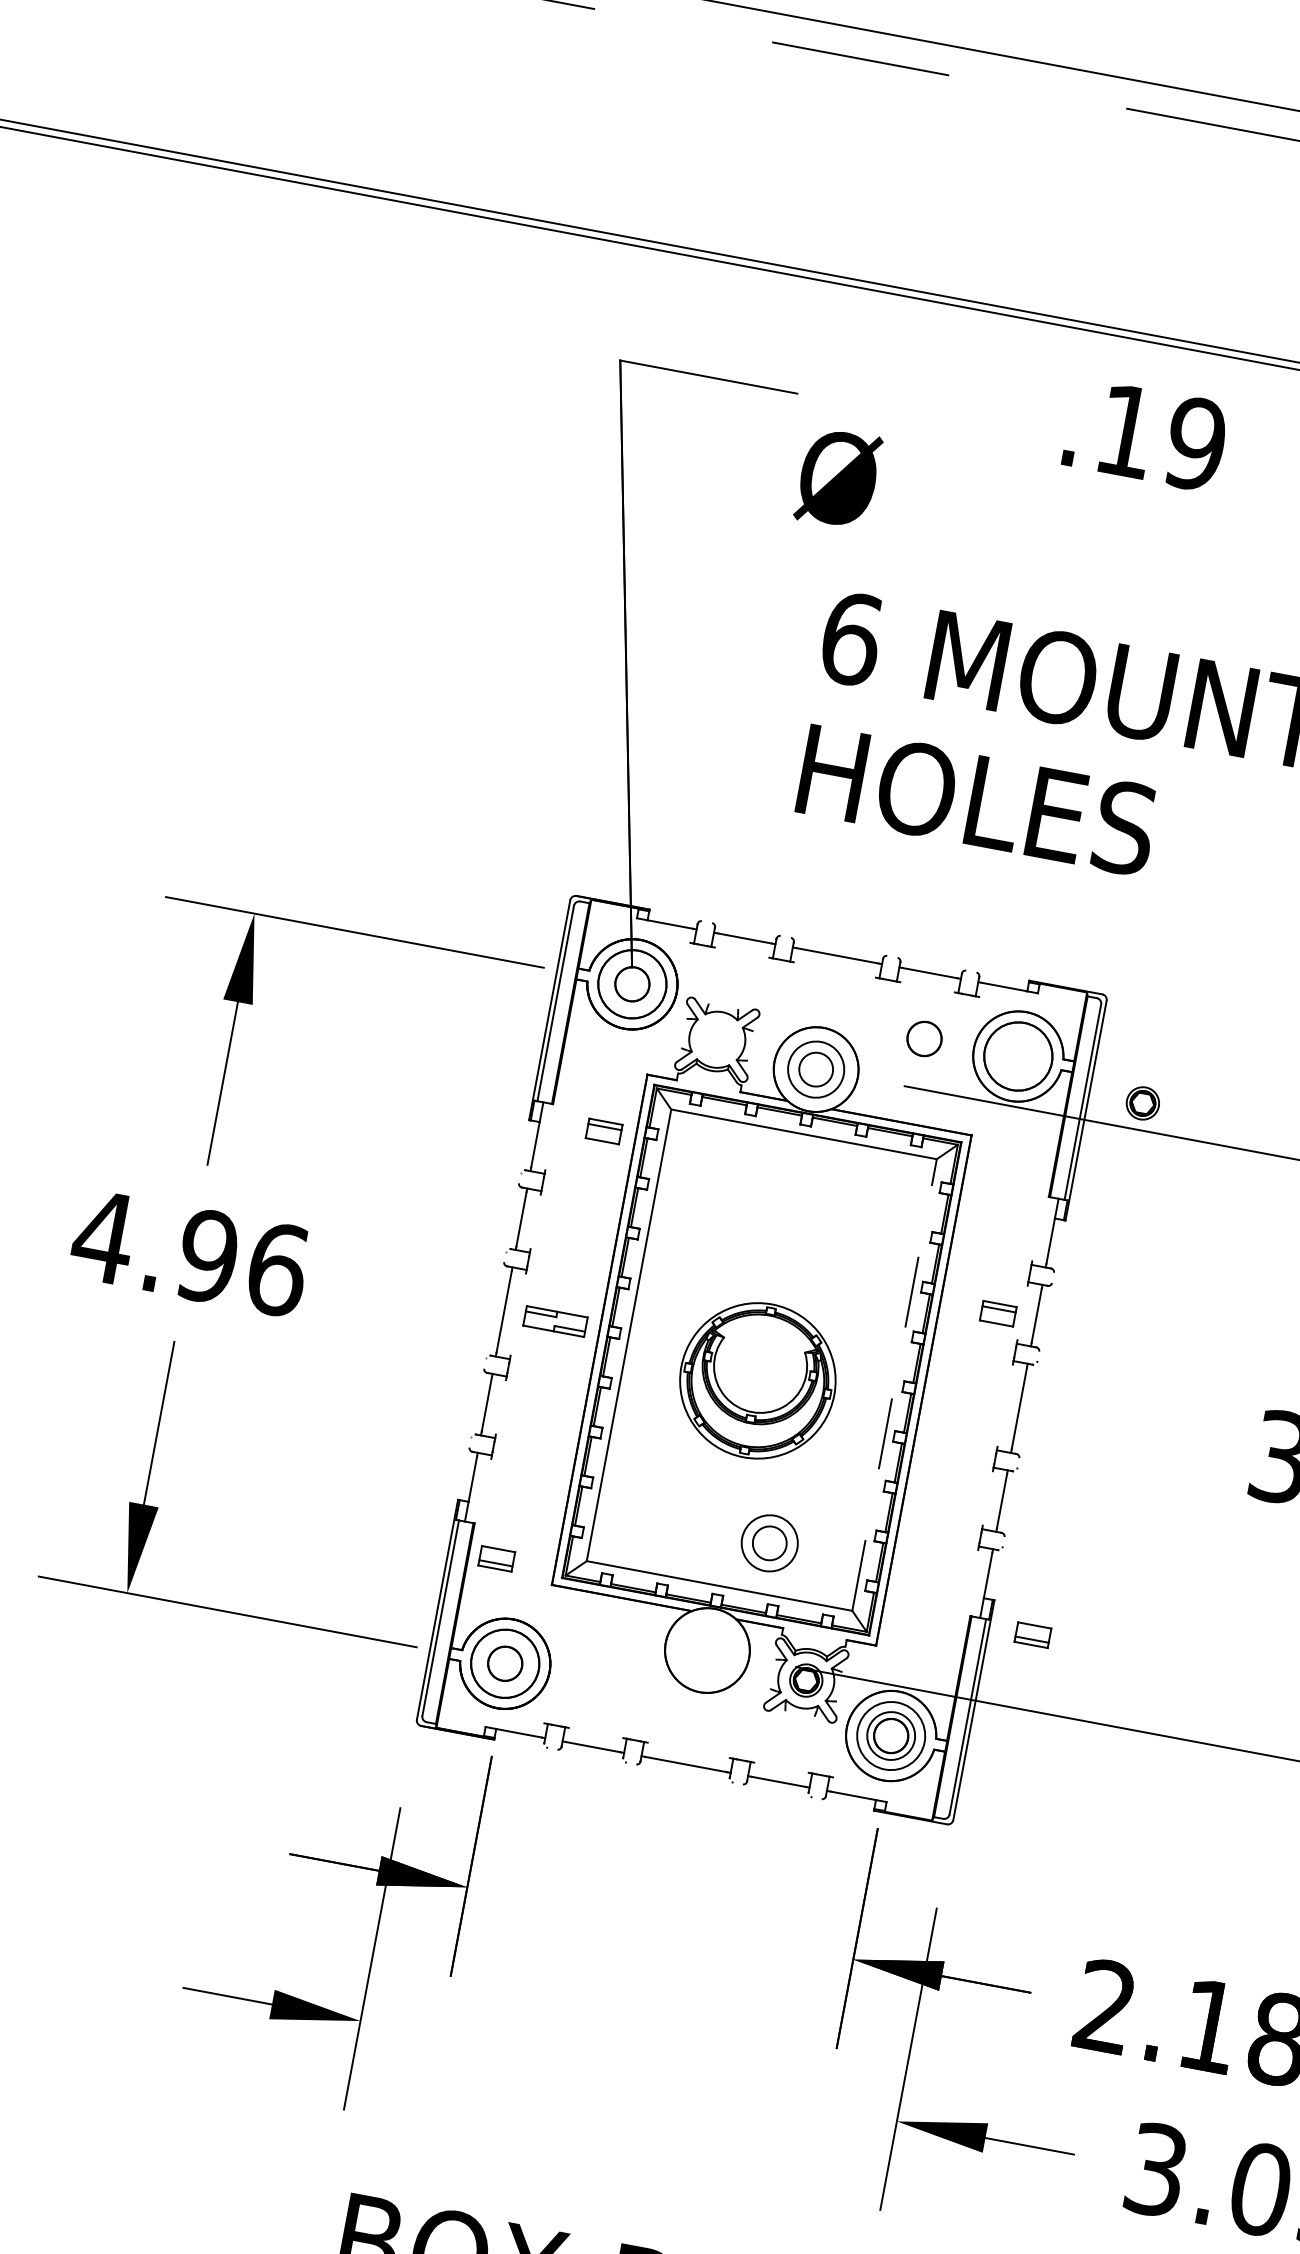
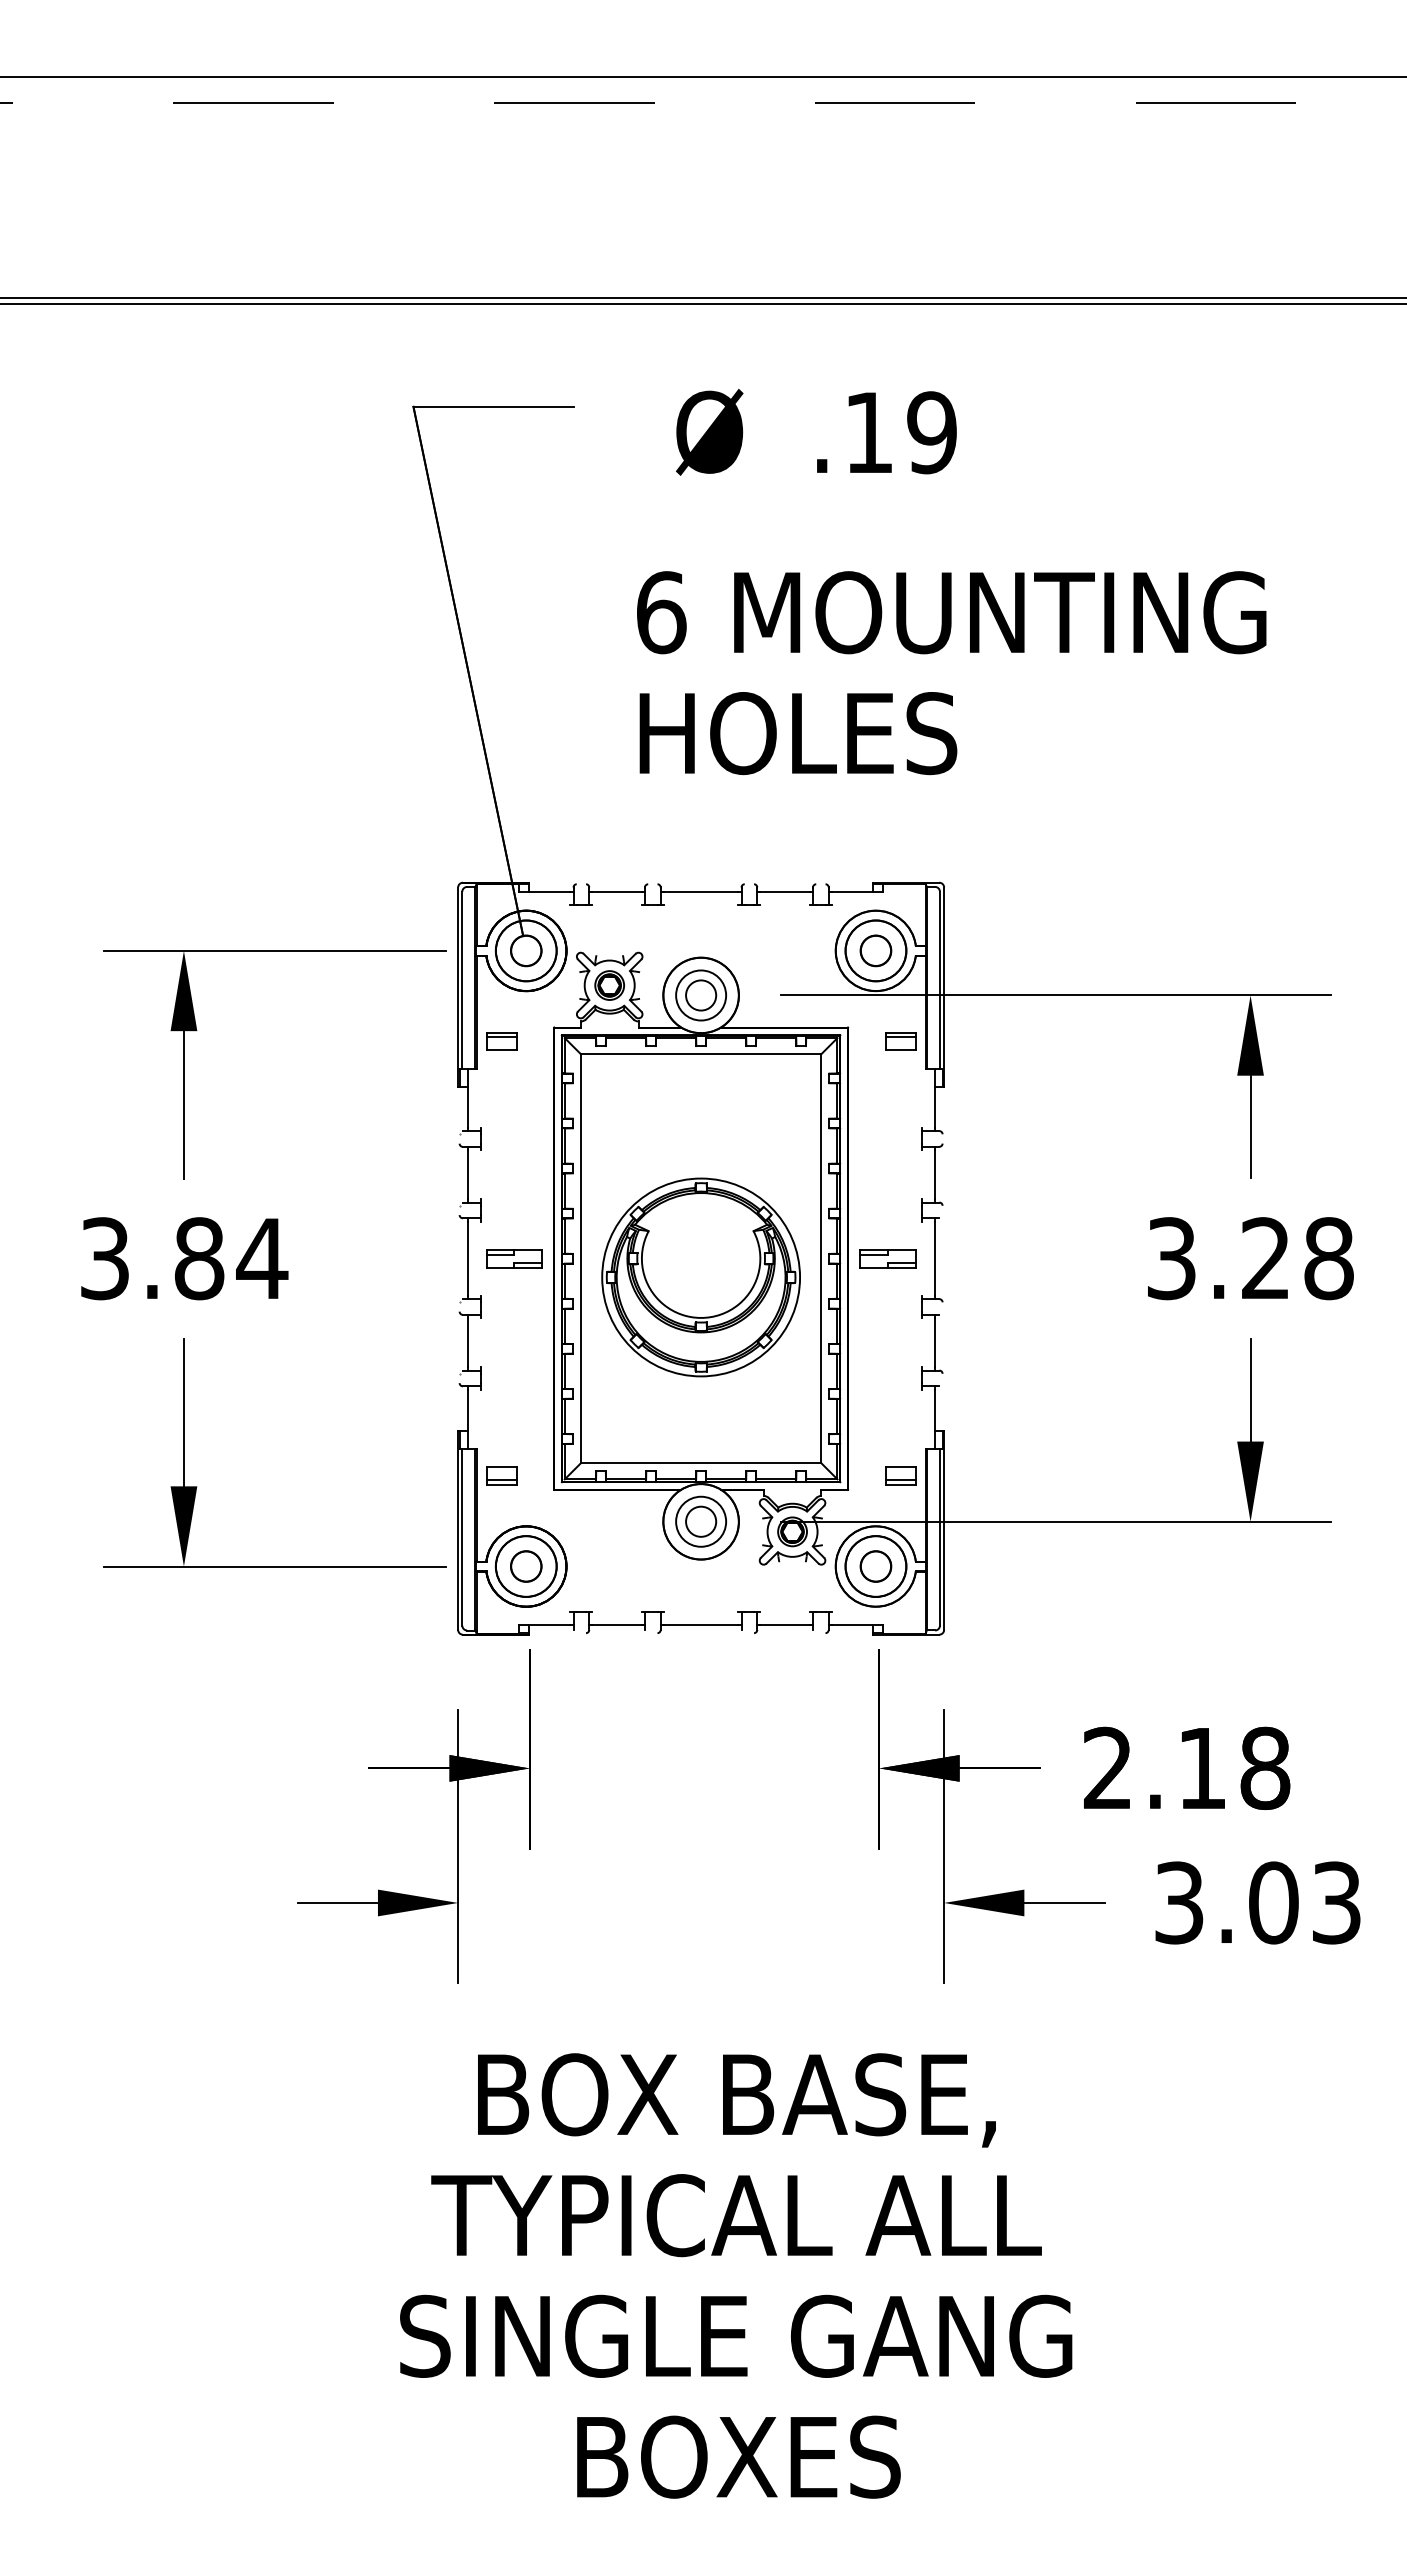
text: (1145, 434) -> (886, 432), moved
text: (838, 478) -> (709, 432), moved
part: (924, 1038) -> (875, 950), moved
part: (1142, 1103) -> (609, 985), moved
part: (603, 1131) -> (501, 1041), moved
text: (190, 1253) -> (183, 1258), 4.96 -> 3.84
part: (998, 1313) -> (900, 1041), moved
part: (757, 1380) -> (700, 1277), size x1.43
line: (894, 1384) -> (821, 1258), dashed -> solid
part: (967, 1398) -> (887, 1258), added
part: (769, 1542) -> (700, 1521), moved
part: (1033, 1634) -> (900, 1475), moved
circle: (890, 1735) -> (875, 1566), size x1.43

